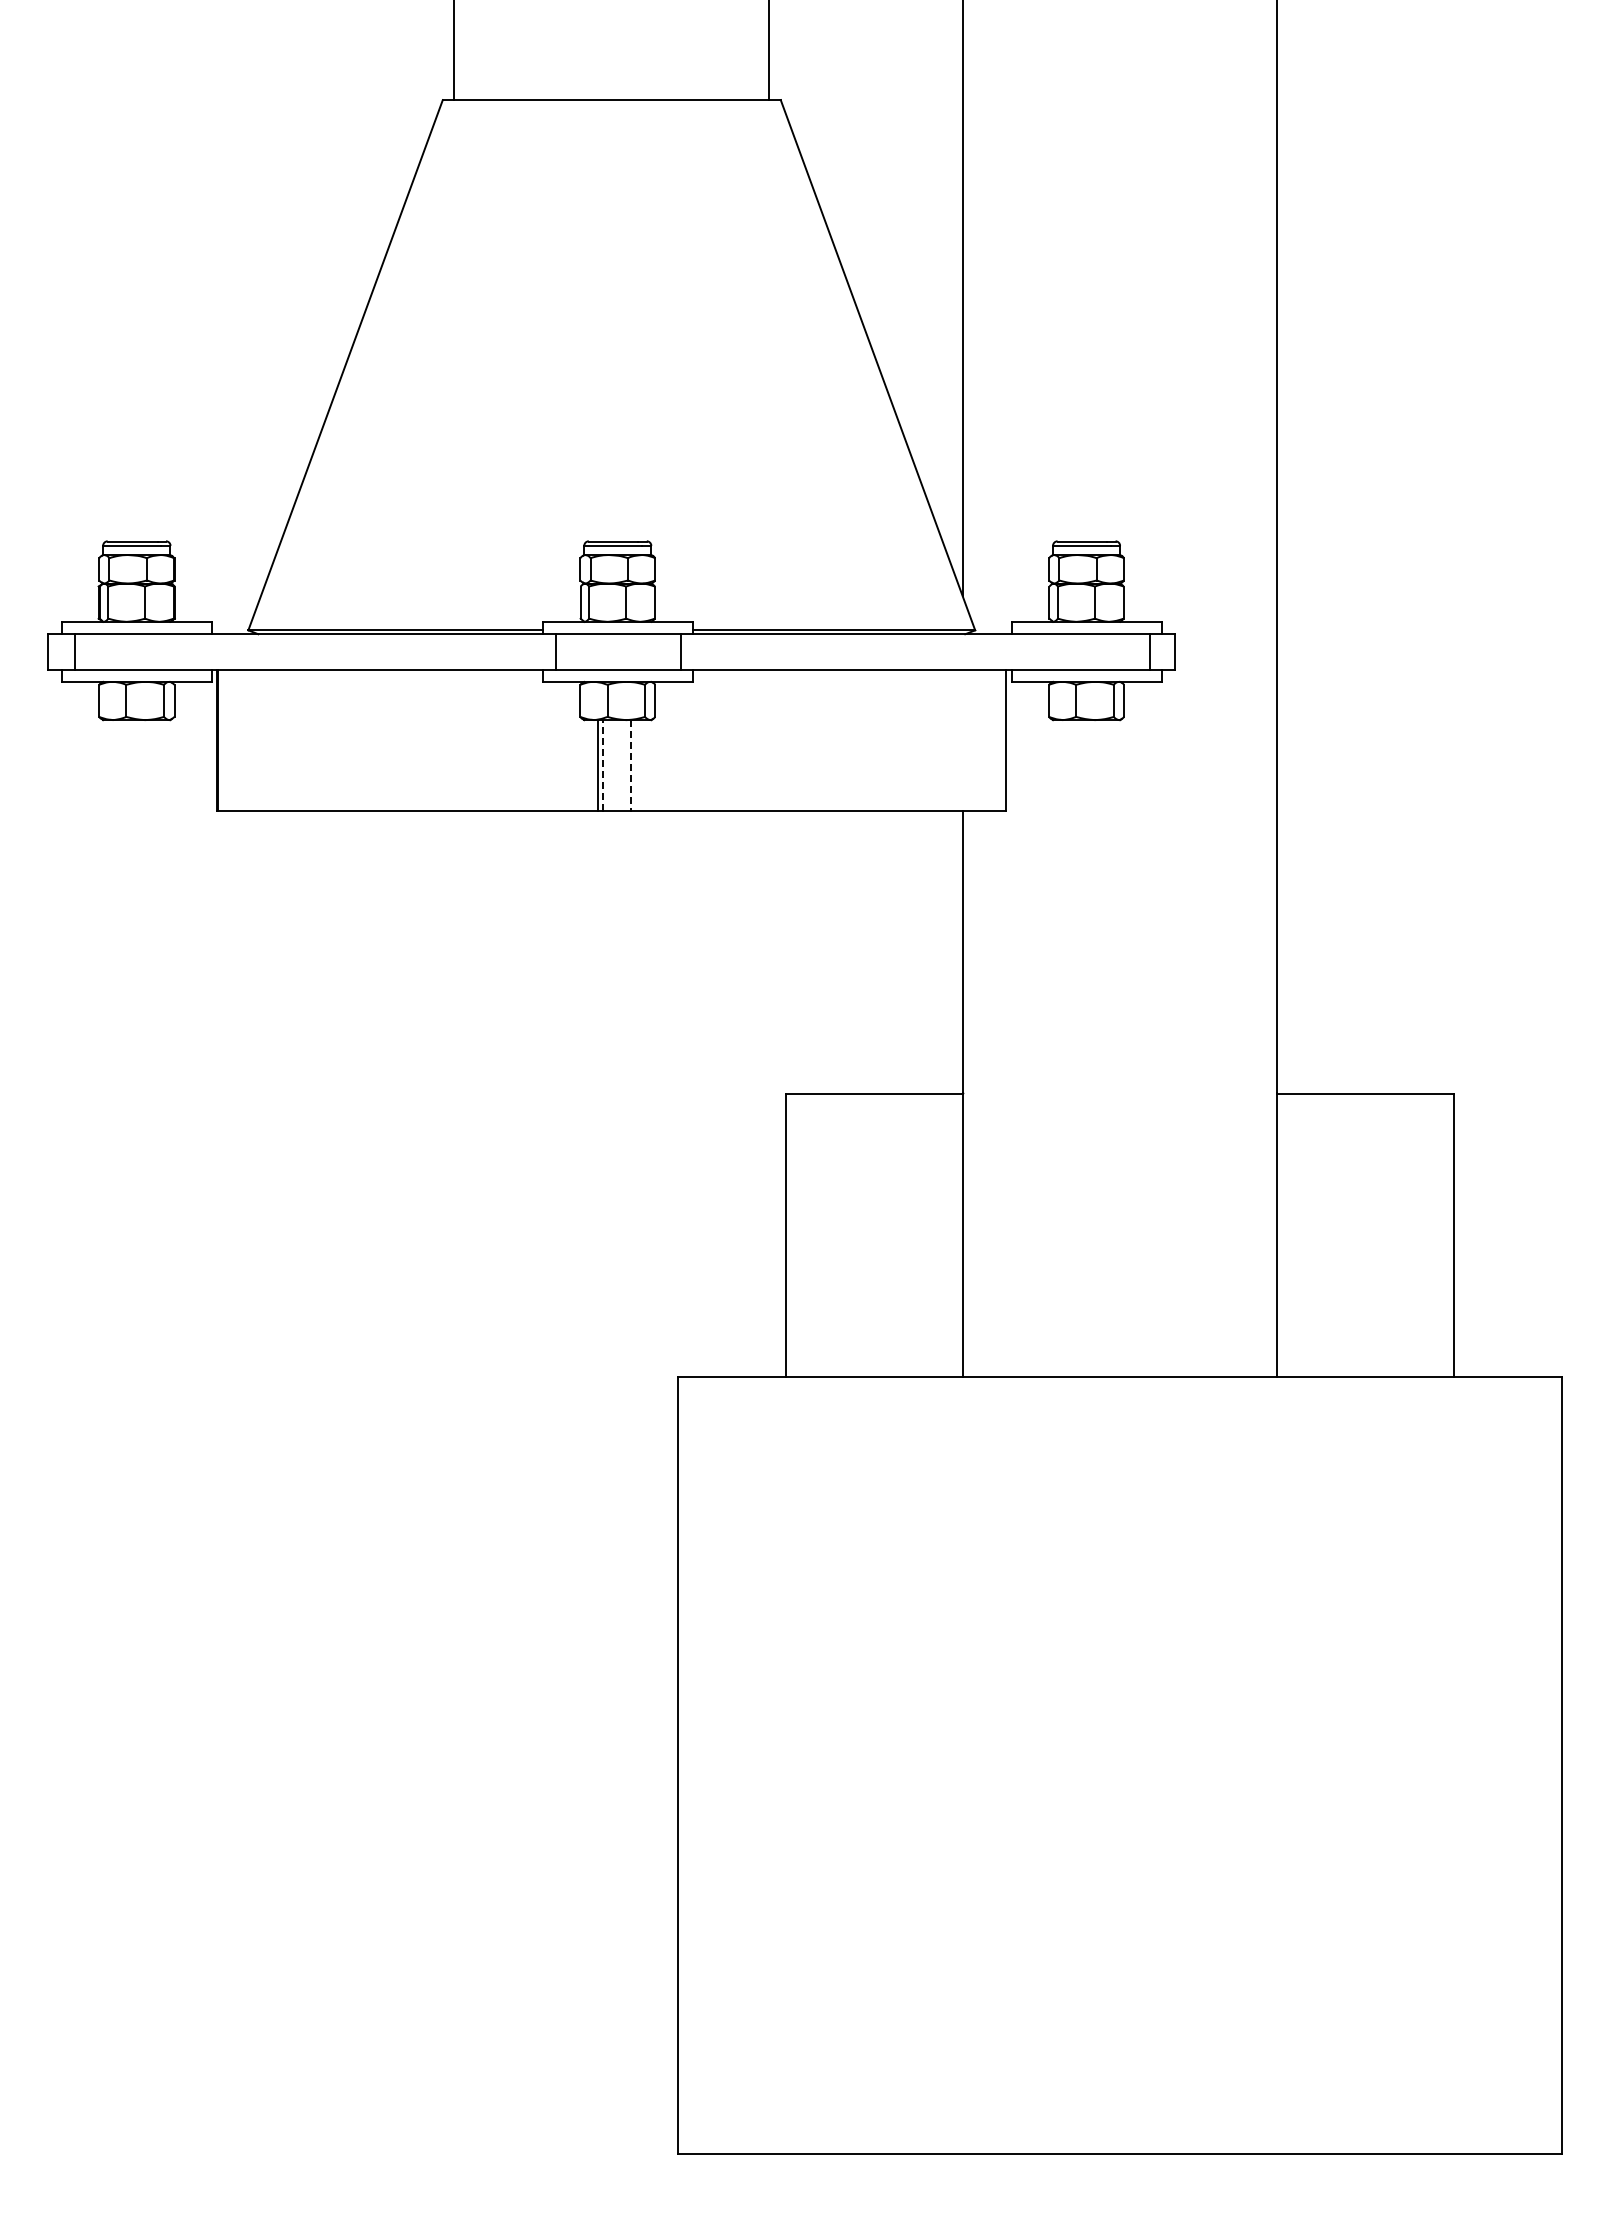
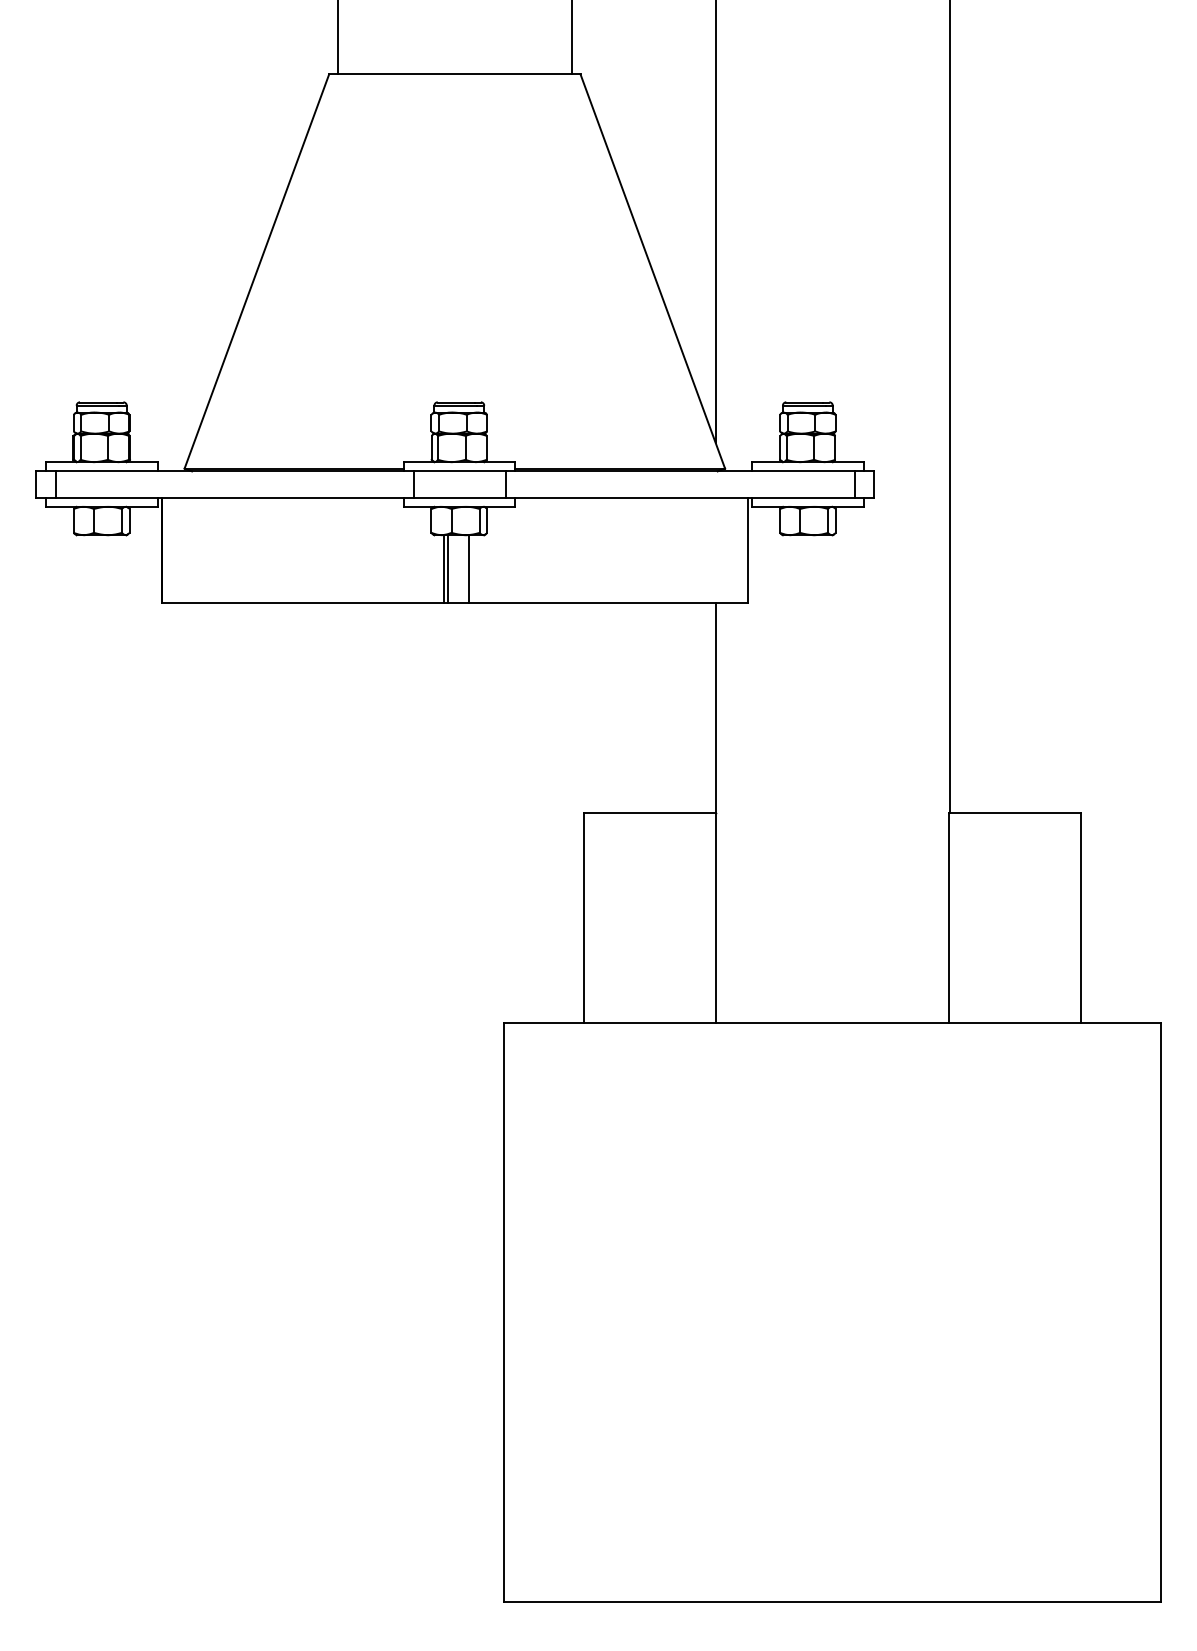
line: (602, 765) -> (447, 568), dashed -> solid
line: (630, 766) -> (468, 569), dashed -> solid

